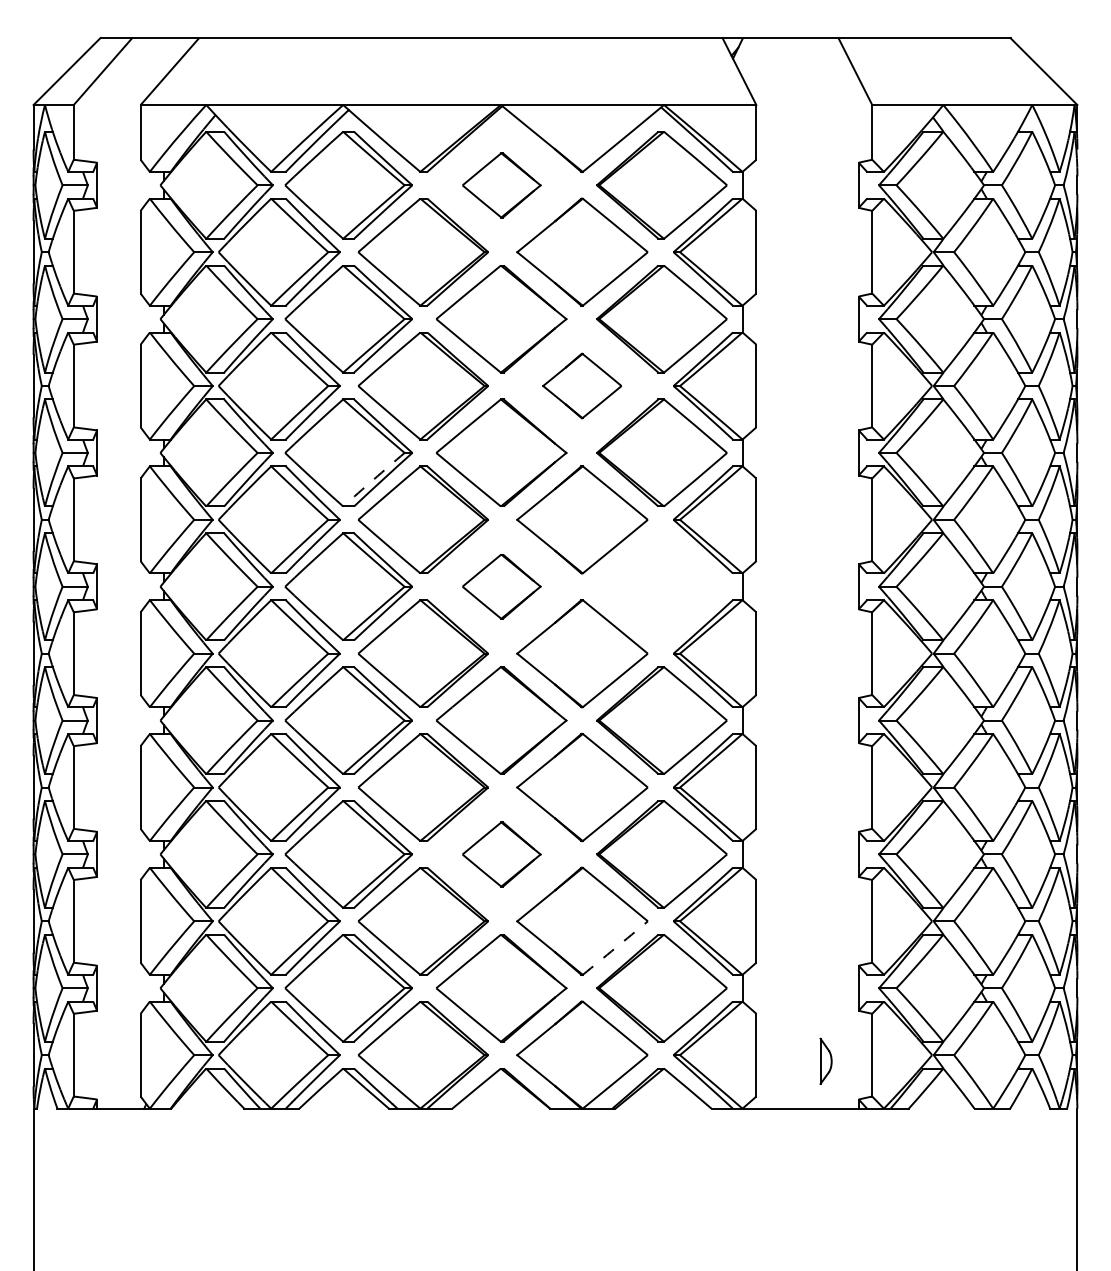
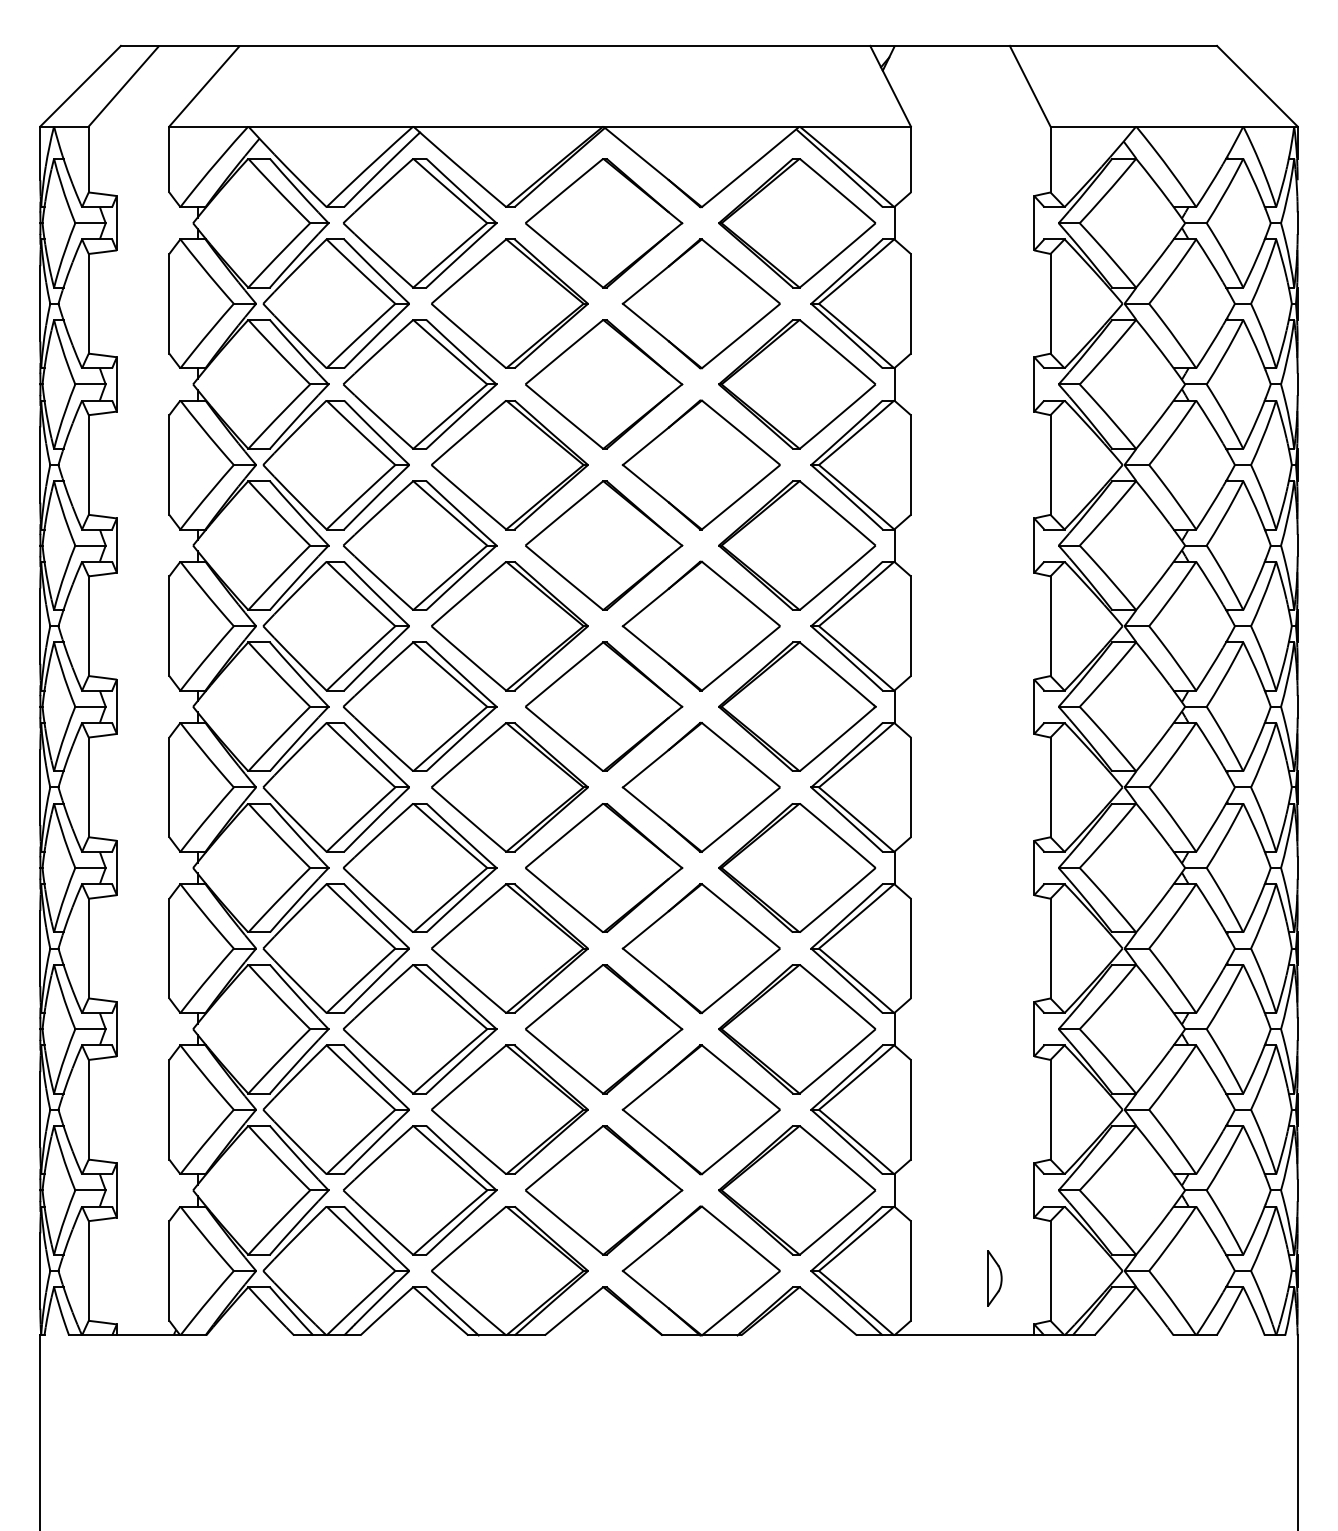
part: (501, 185) -> (604, 223), size x1.67
part: (581, 385) -> (700, 464), size x1.67
arc: (374, 479) -> (450, 577), dashed -> solid
part: (501, 586) -> (604, 706), size x1.67
part: (662, 586) -> (797, 706), added
part: (501, 854) -> (604, 1029), size x1.67
arc: (615, 948) -> (741, 1142), dashed -> solid

